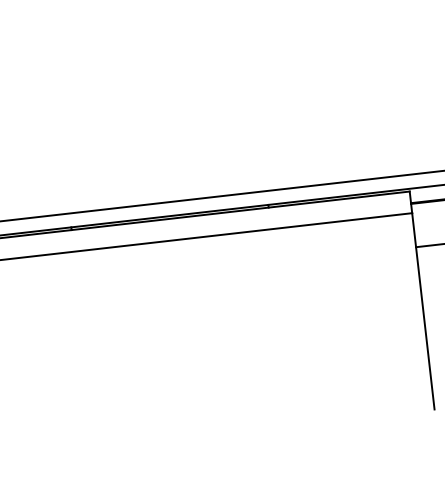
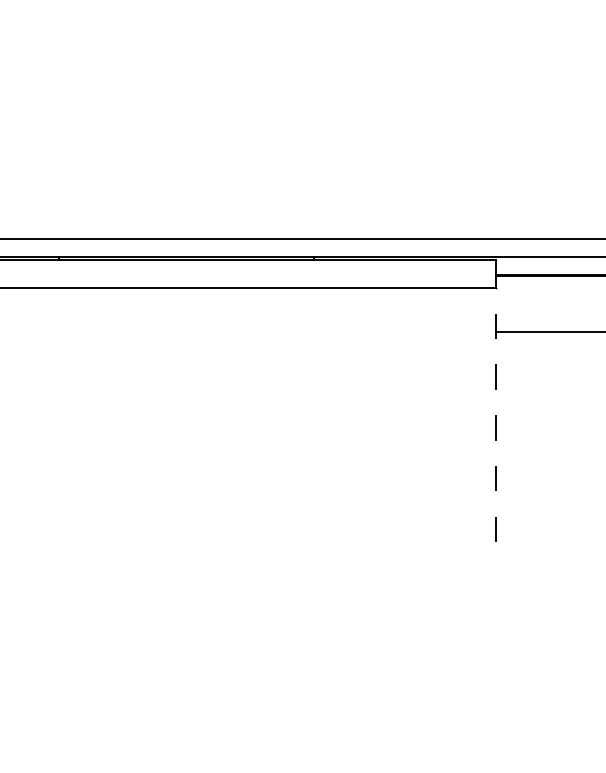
line: (423, 310) -> (496, 414), solid -> dashed

